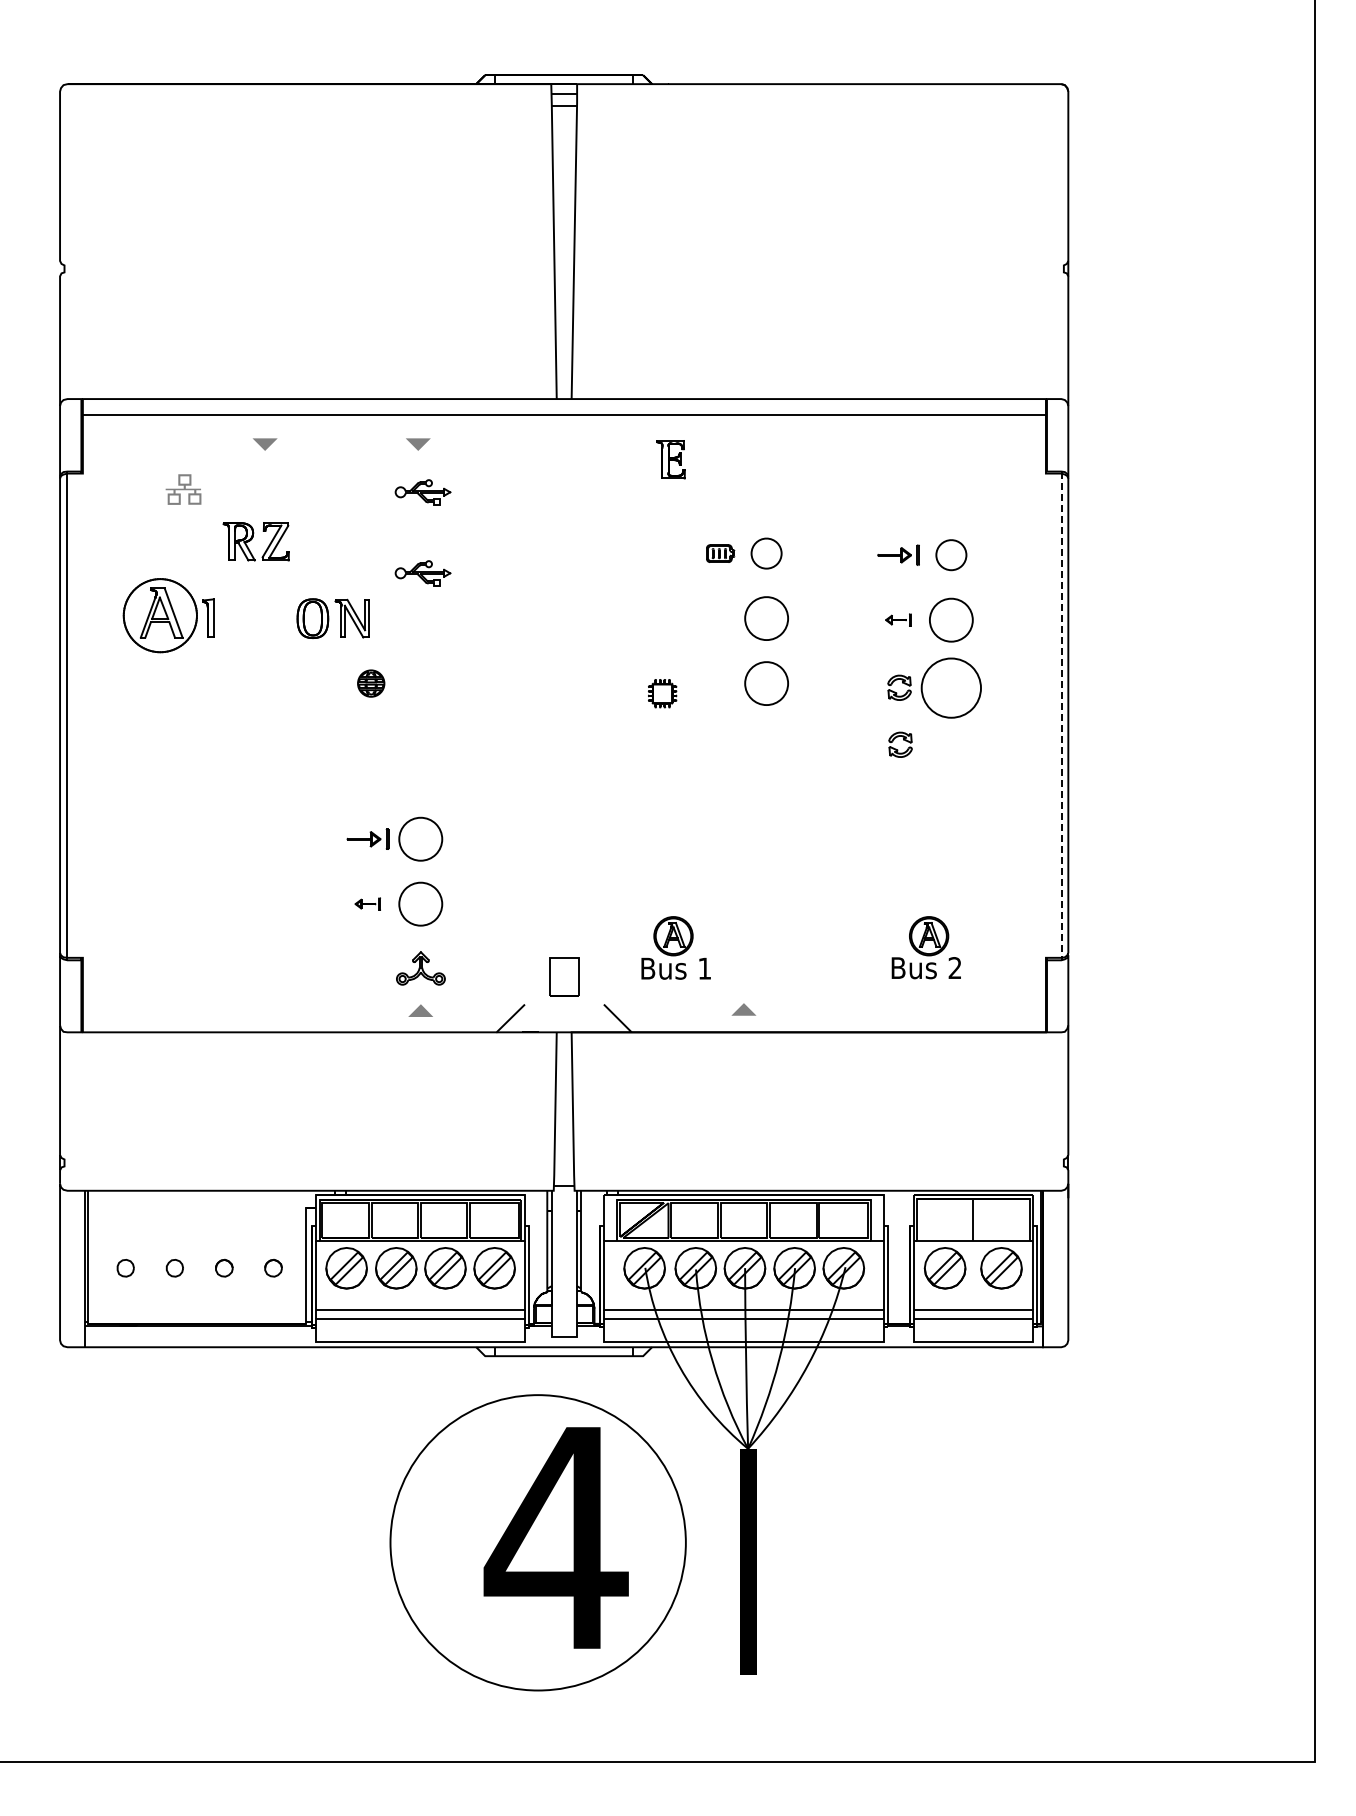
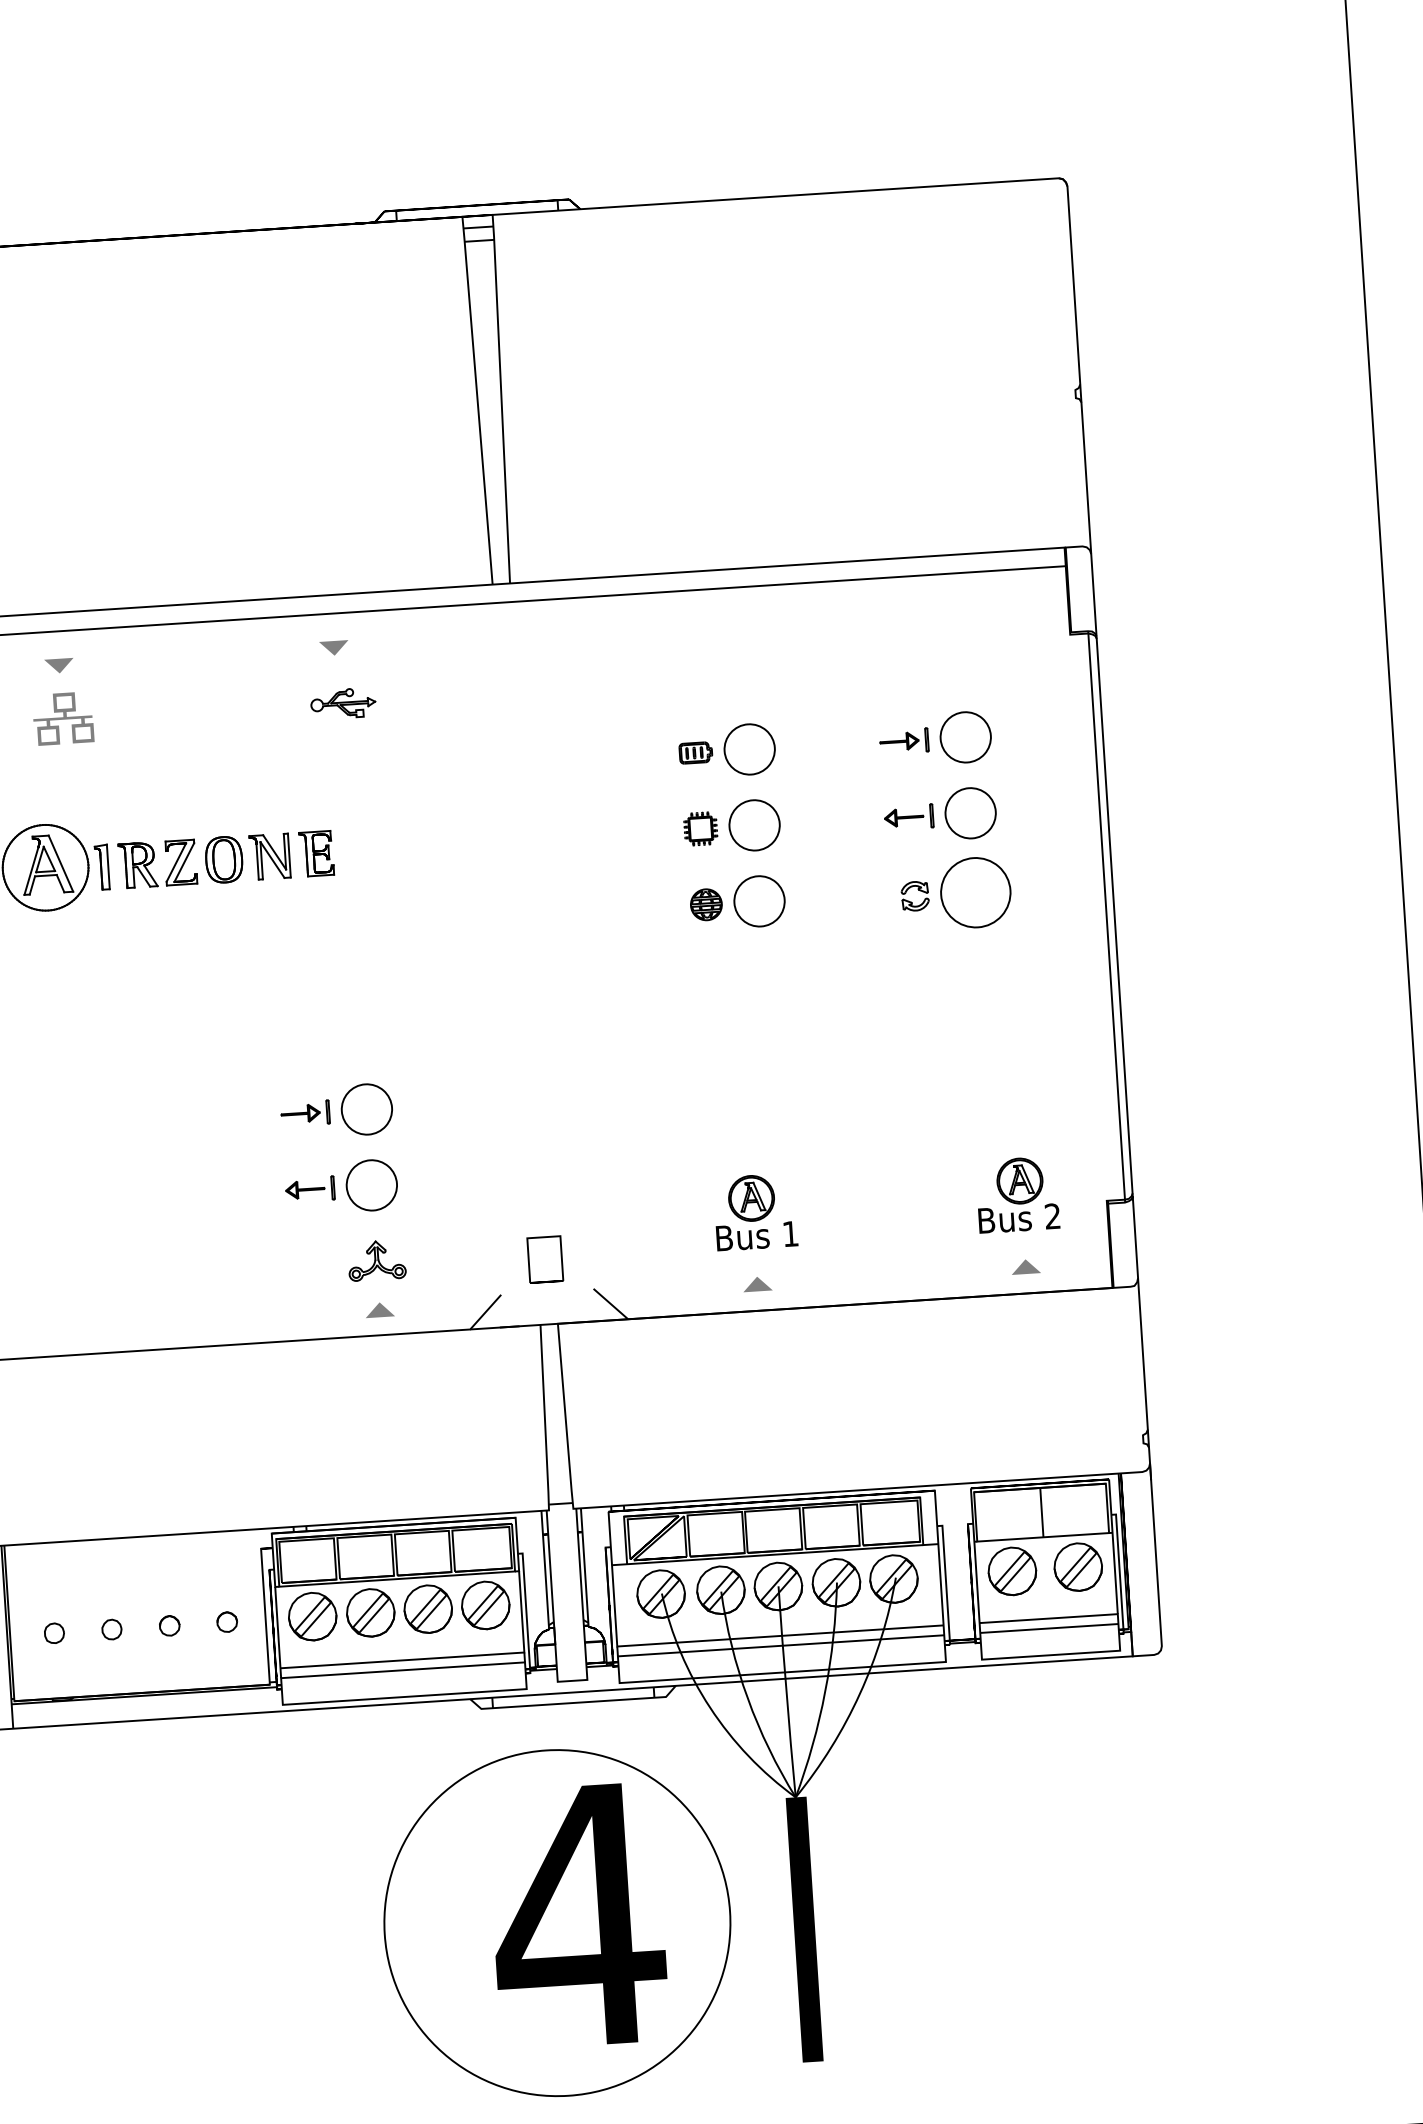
part: (265, 444) -> (59, 665), moved
part: (670, 459) -> (316, 853), moved
part: (183, 489) -> (63, 718), size x1.43
part: (255, 541) -> (157, 863), moved
part: (766, 553) -> (749, 749), size x1.43
part: (951, 554) -> (965, 736), size x1.43
part: (422, 573) -> (348, 798), removed
part: (898, 619) -> (908, 816), size x1.67
part: (371, 683) -> (706, 904), moved
part: (662, 693) -> (700, 828), moved
line: (1061, 716) -> (1106, 917), dashed -> solid
part: (900, 744) -> (920, 962), removed
part: (367, 903) -> (309, 1188), size x1.67
part: (675, 947) -> (754, 1211), moved
part: (925, 947) -> (1016, 1194), moved
fill: (973, 1008) -> (1025, 1265), added

